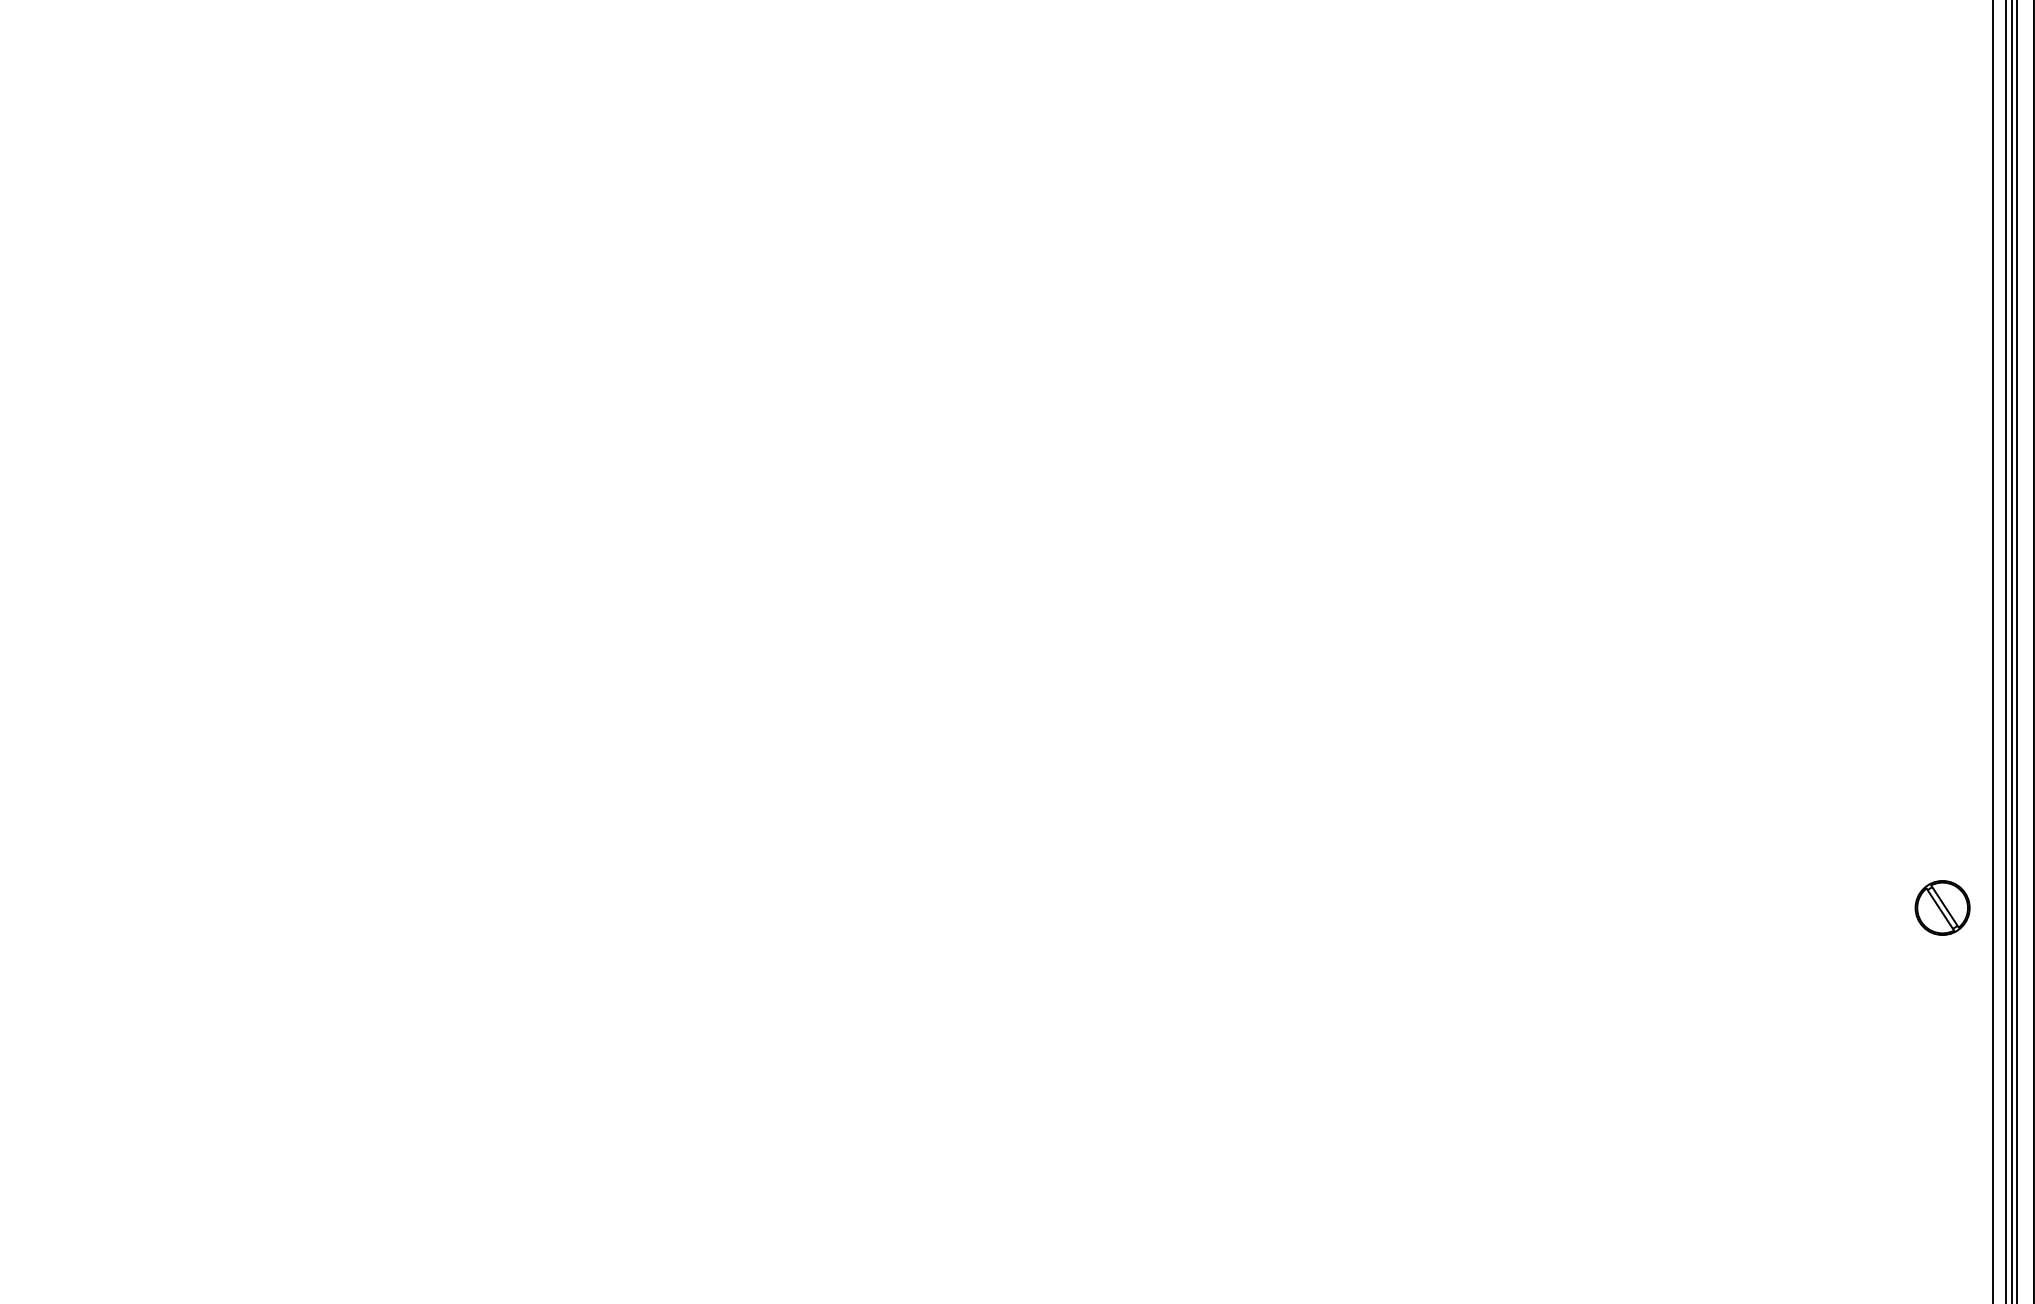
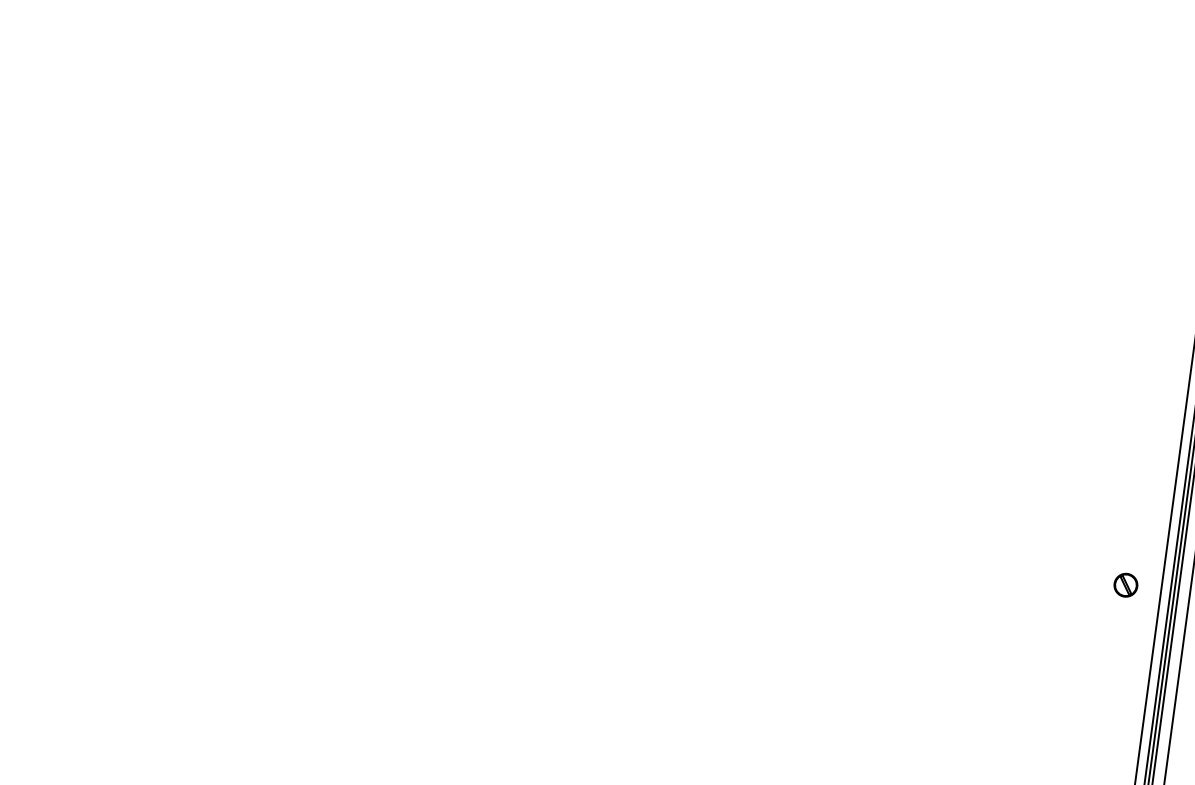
part: (1942, 907) -> (1125, 584), size x0.6

